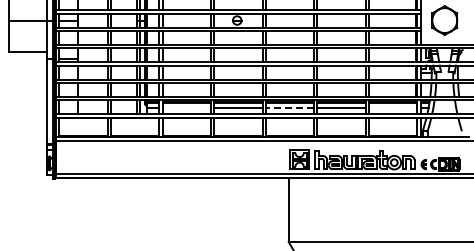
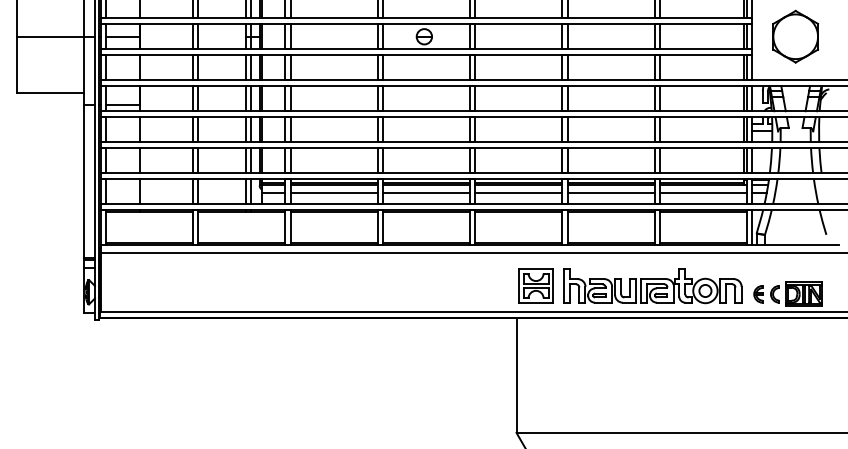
line: (186, 107) -> (333, 192), added
line: (289, 107) -> (517, 192), dashed -> solid
line: (392, 107) -> (702, 192), added

